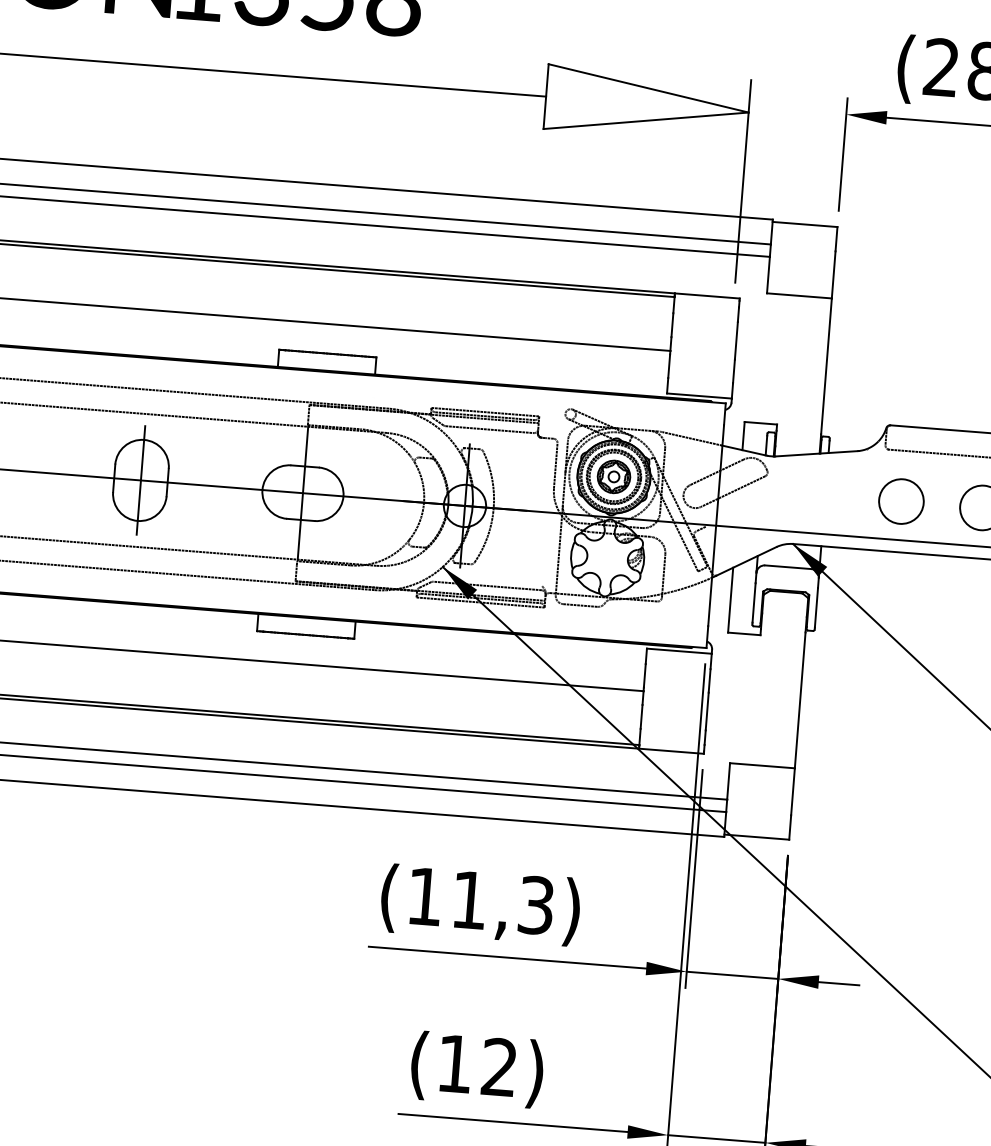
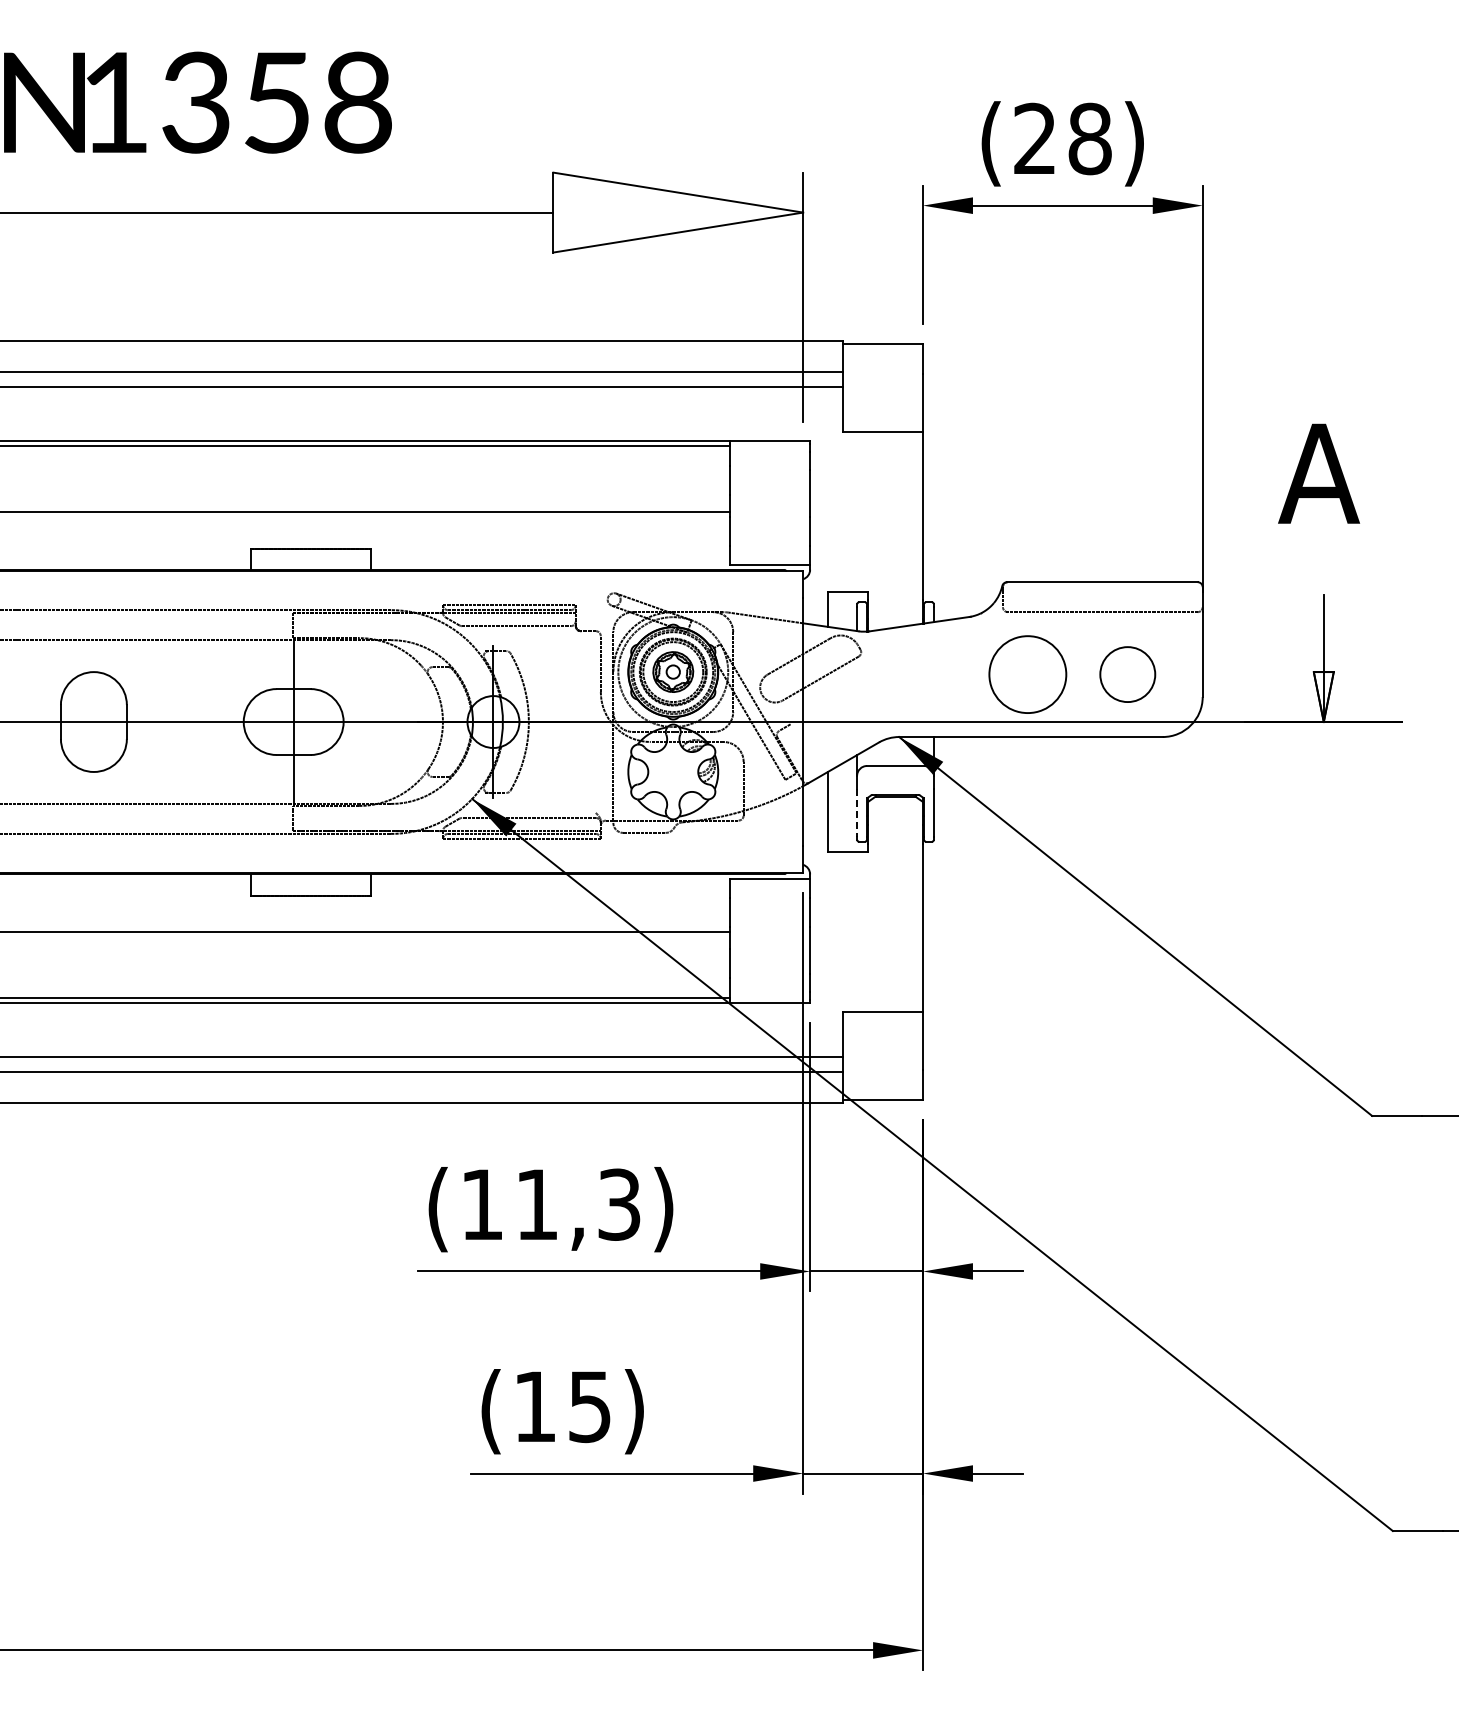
line: (140, 479) -> (93, 721), removed
circle: (901, 501) -> (1027, 674), size x1.4
line: (754, 603) -> (857, 813), solid -> dashed
text: (499, 1067) -> (589, 1406), (12) -> (15)

